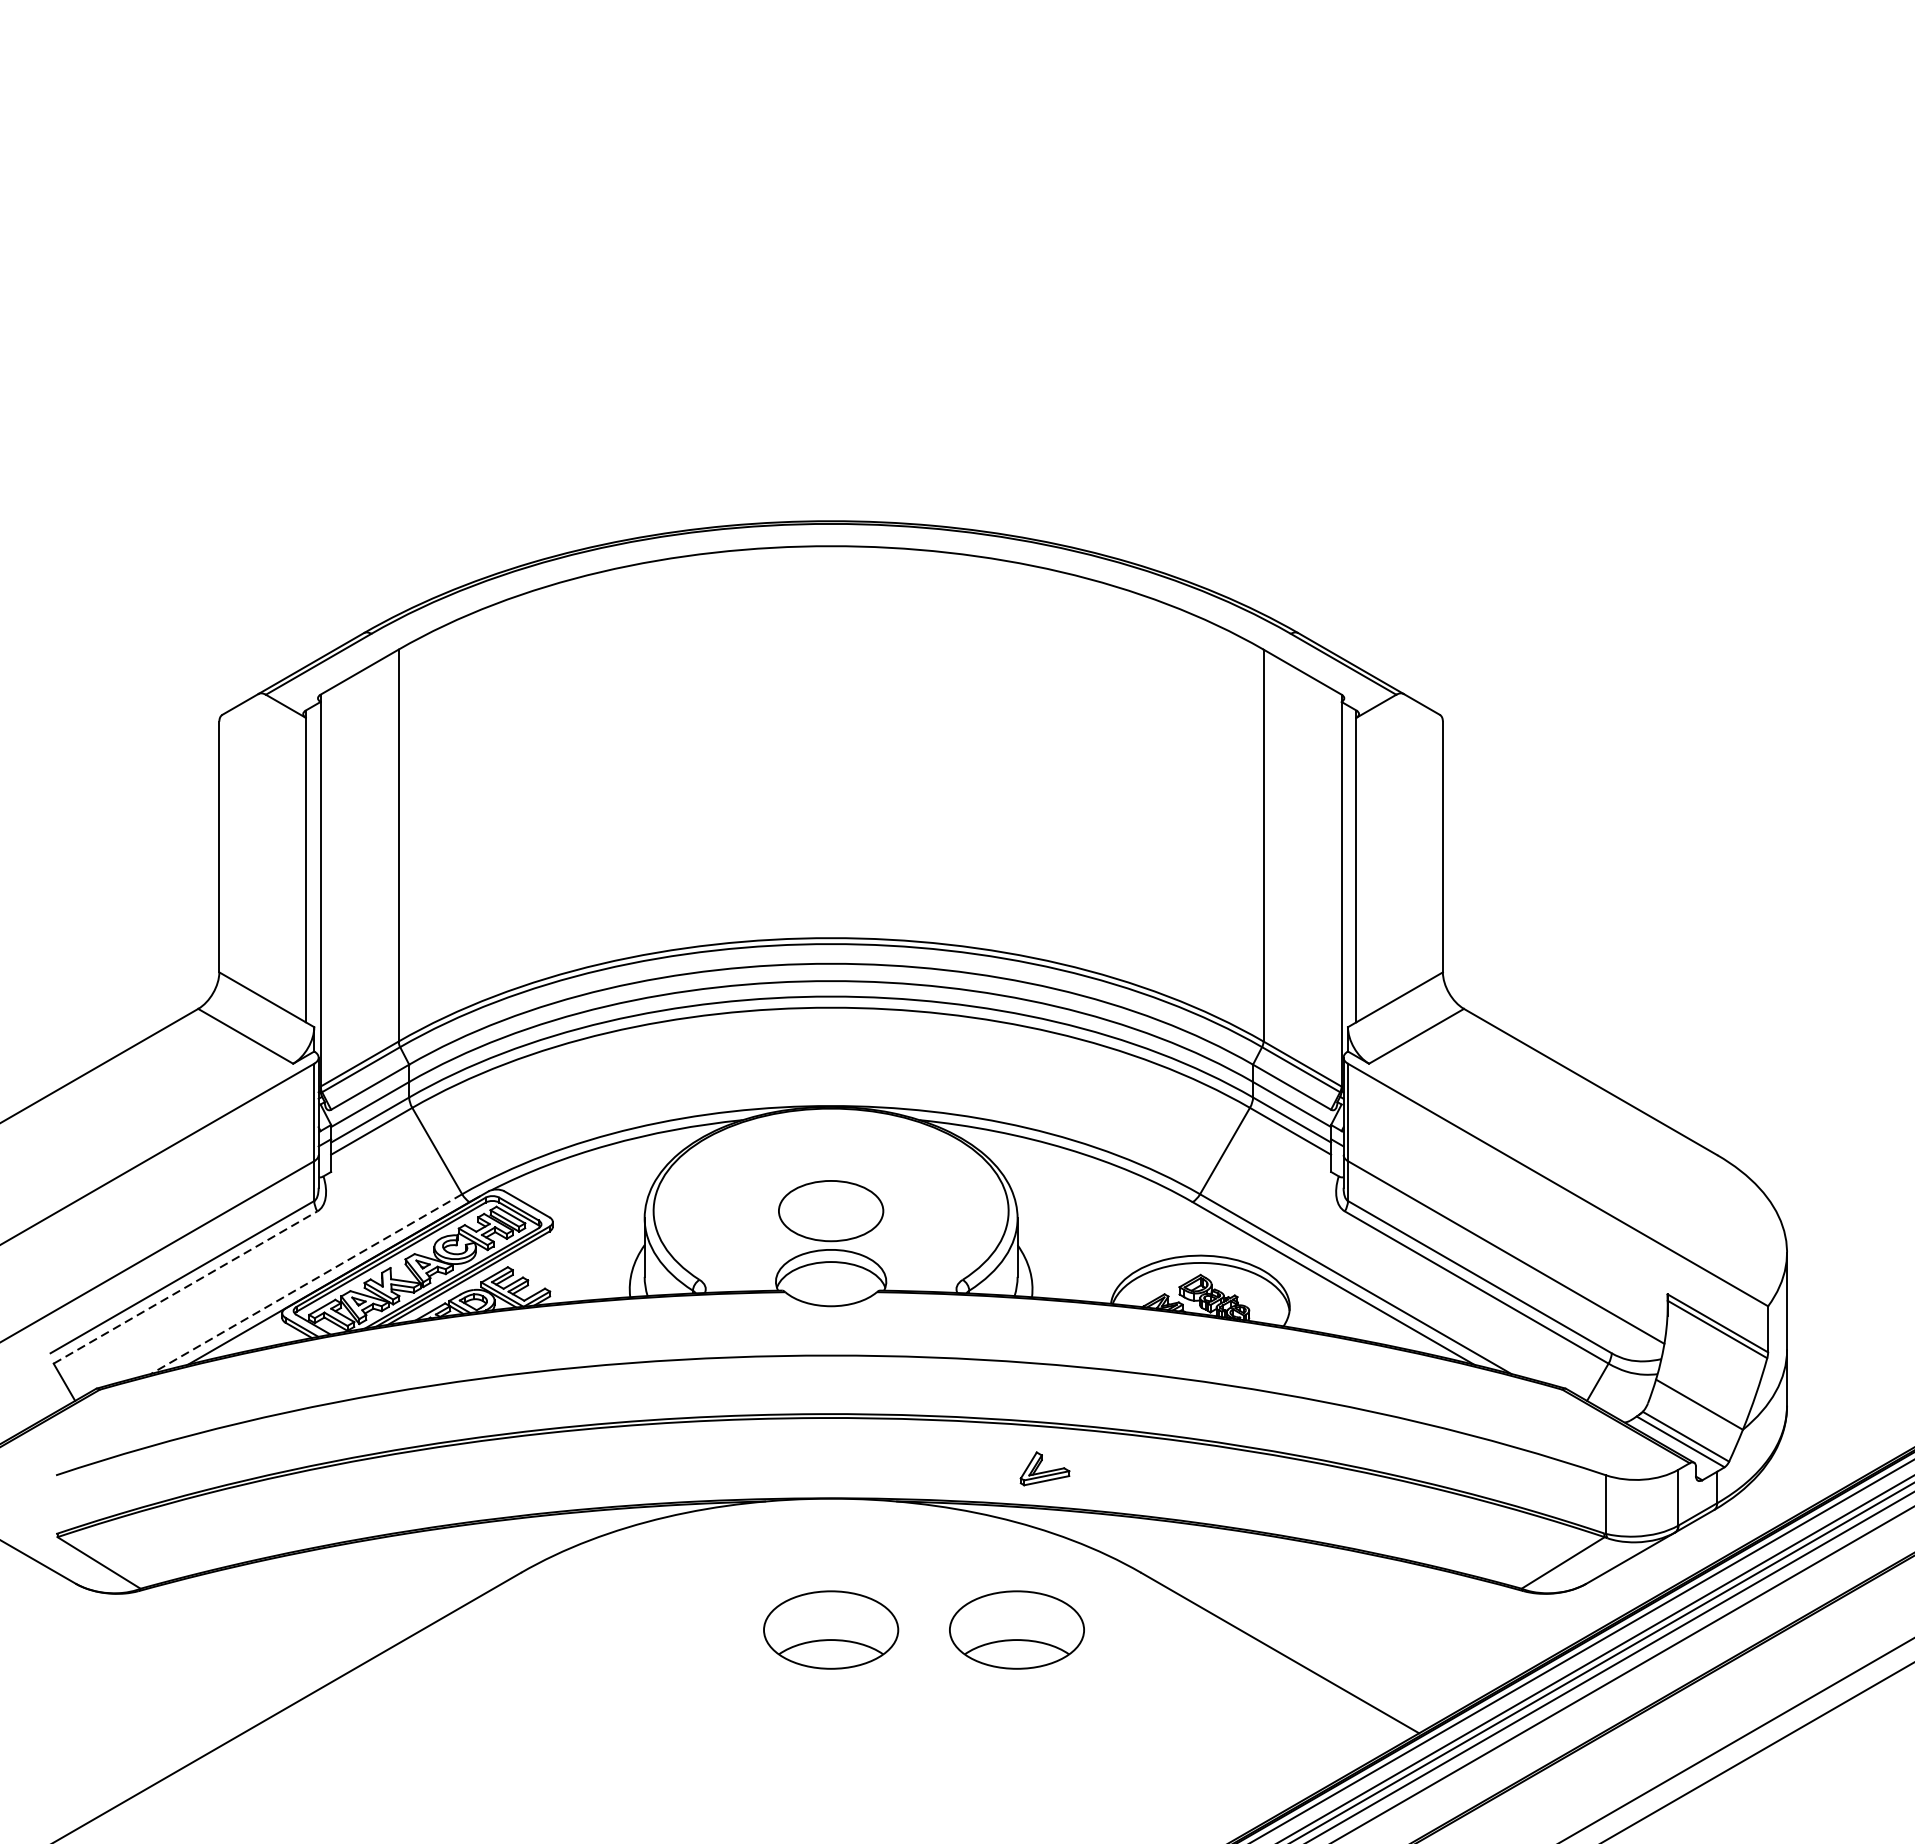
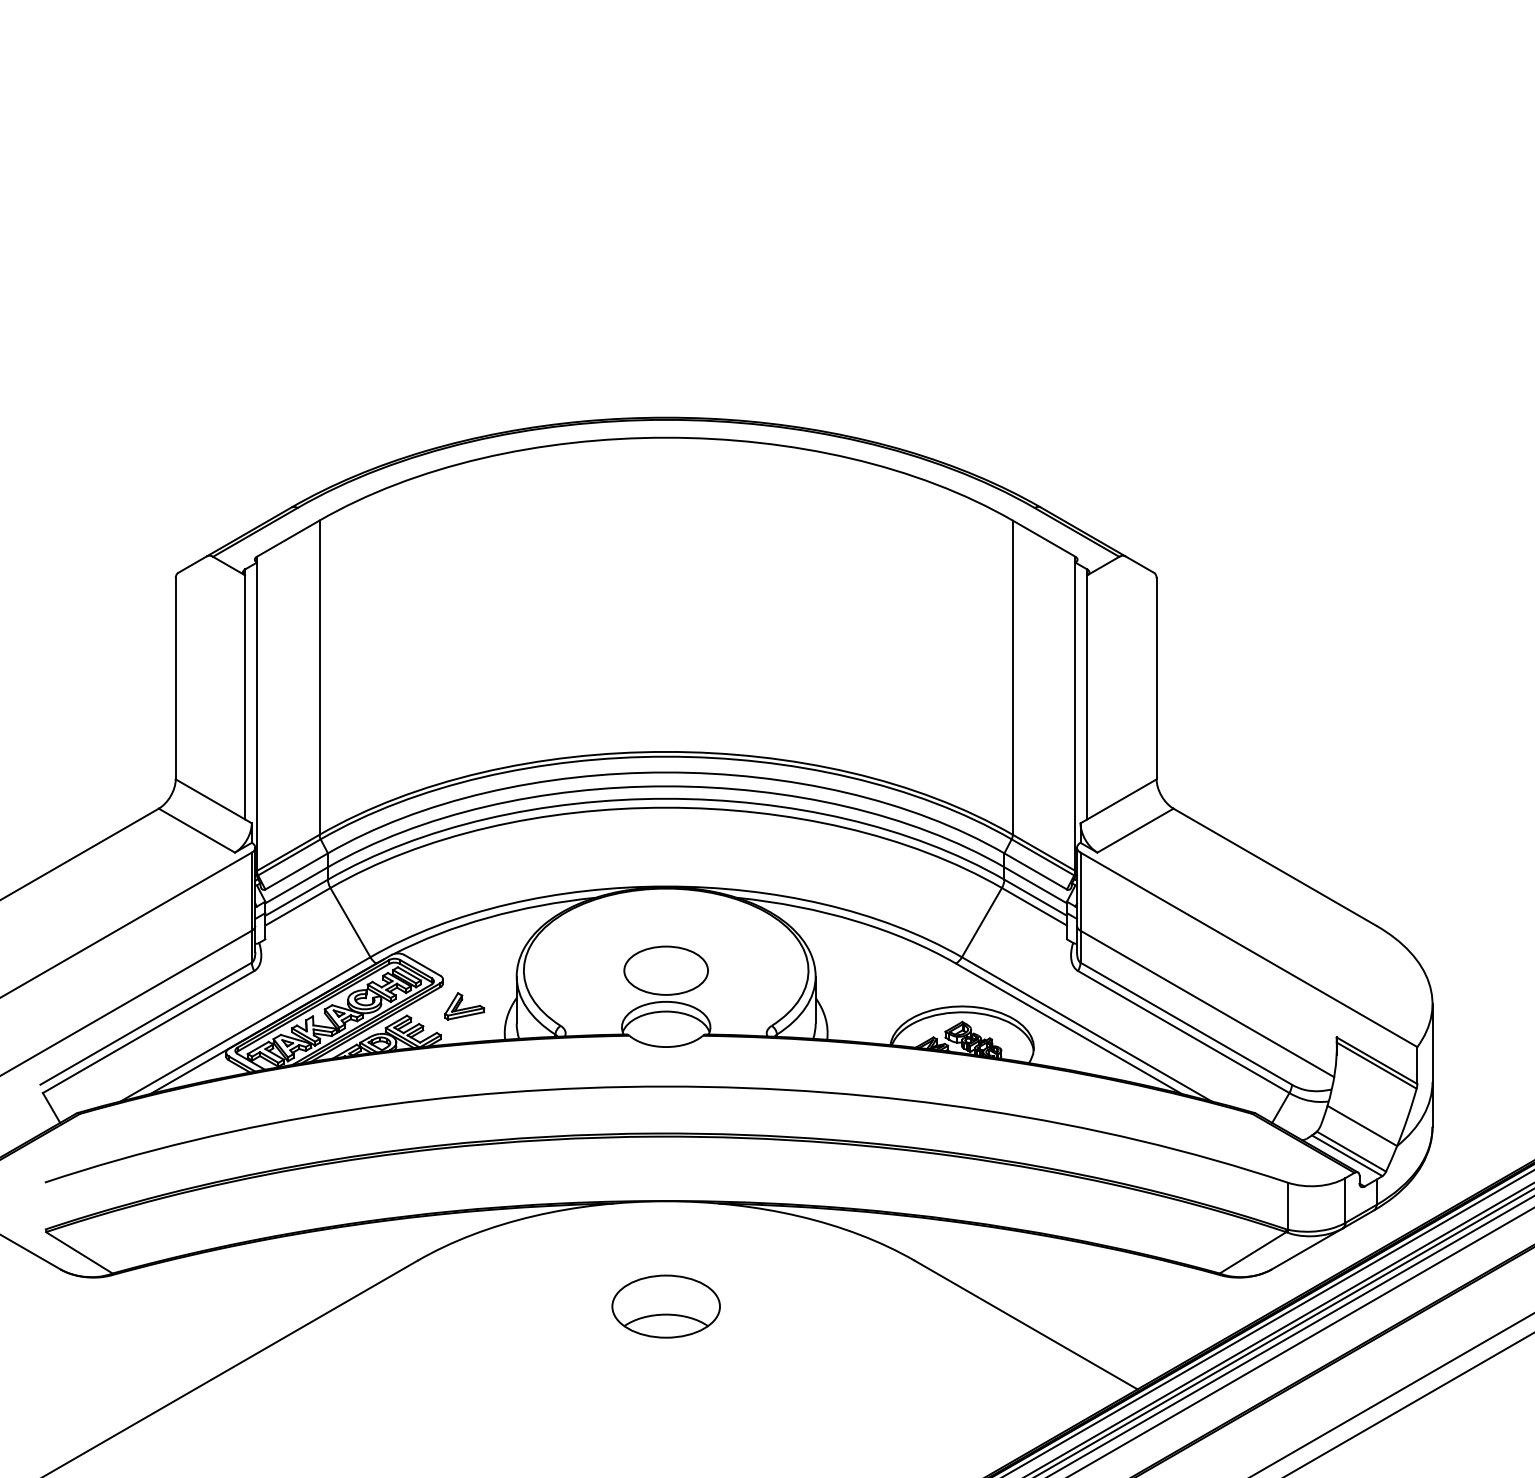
line: (306, 1284) -> (245, 1029), dashed -> solid
line: (186, 1286) -> (149, 1031), dashed -> solid
part: (1044, 1468) -> (464, 1006), moved
part: (1016, 1629) -> (814, 1306), removed

